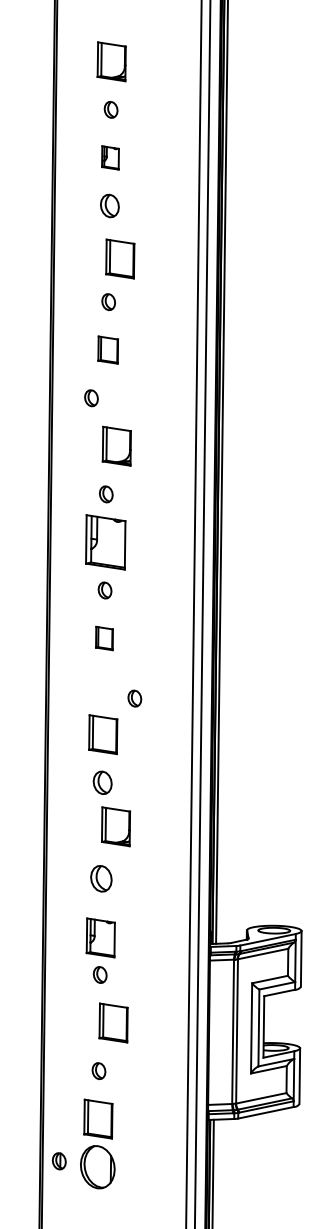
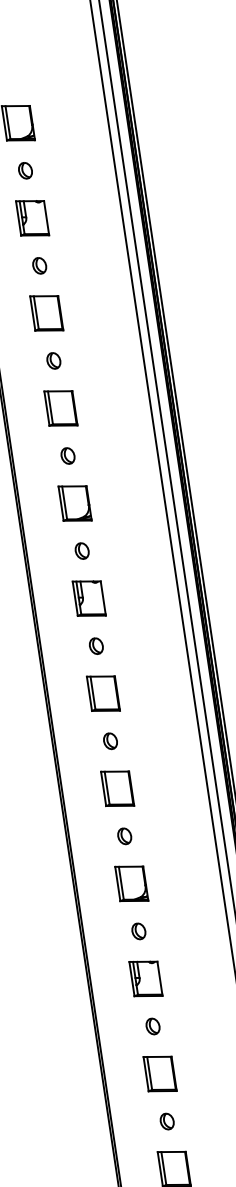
part: (110, 157) -> (32, 217), size x1.67
part: (109, 205) -> (39, 265), size x0.71
part: (120, 258) -> (46, 312), moved
part: (108, 349) -> (61, 407), size x1.43
part: (91, 398) -> (68, 456), moved
part: (116, 445) -> (74, 502), moved
part: (105, 542) -> (89, 598), size x0.71
part: (104, 638) -> (103, 693), size x1.67
part: (134, 698) -> (110, 741), moved
part: (102, 782) -> (124, 836), size x0.71
part: (116, 826) -> (132, 883), moved
part: (101, 878) -> (138, 931), size x0.62
part: (100, 937) -> (145, 978), moved
part: (113, 1022) -> (159, 1073), moved

